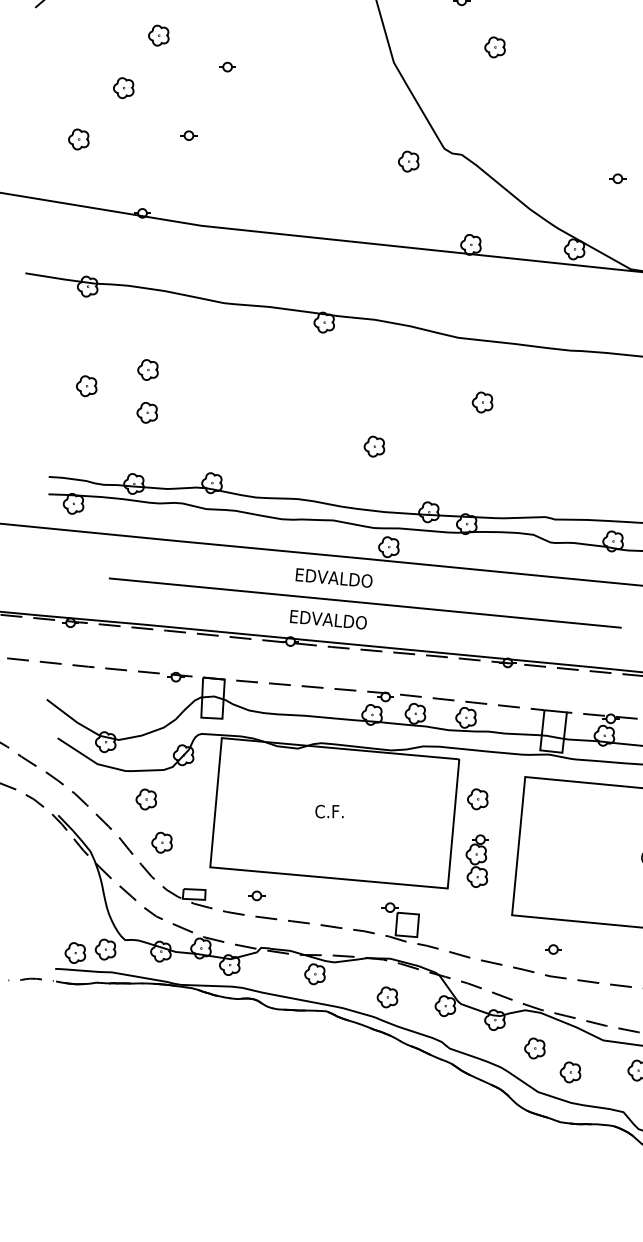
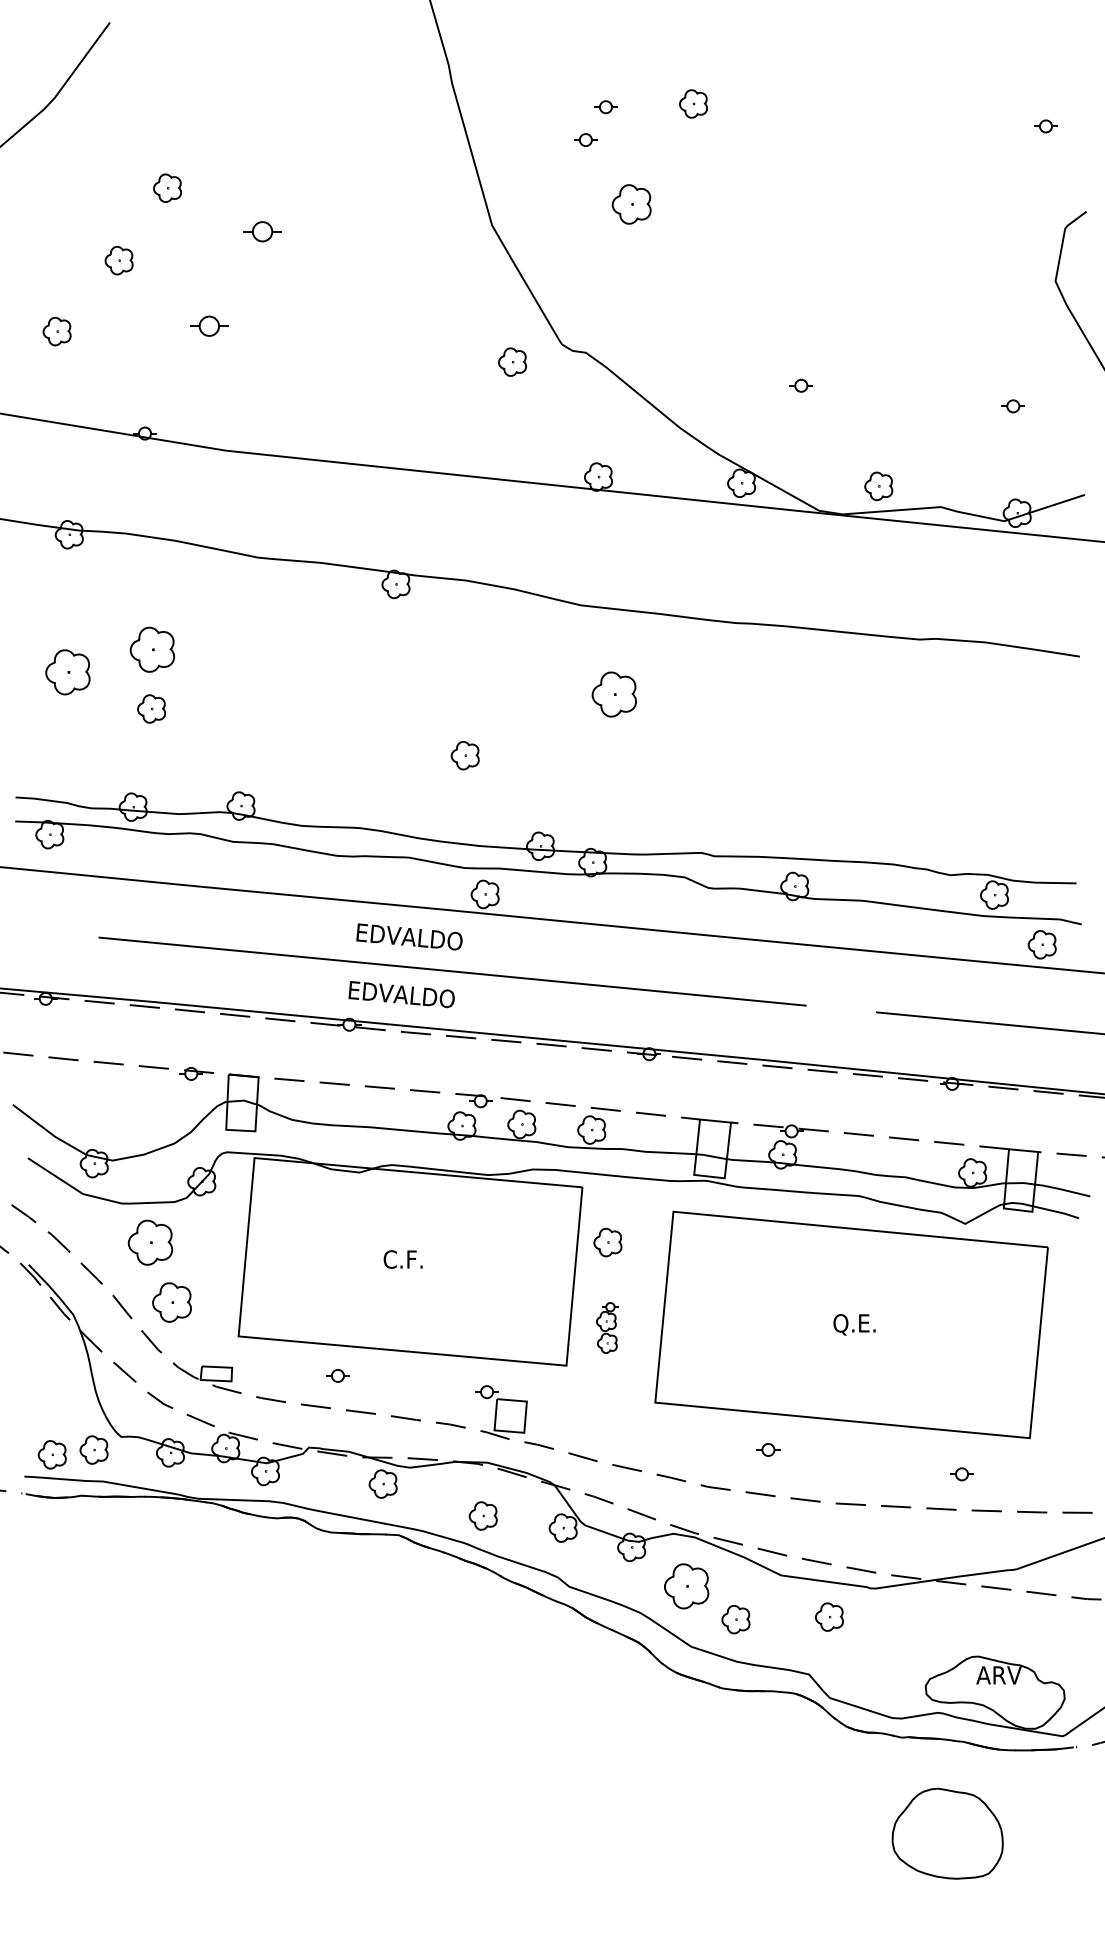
part: (494, 47) -> (631, 204), size x1.4
part: (227, 67) -> (262, 231), size x1.6
part: (188, 135) -> (208, 326), size x1.6
part: (147, 369) -> (152, 649), size x1.6
part: (86, 385) -> (67, 671), size x1.6
part: (482, 402) -> (614, 694), size x1.6
part: (145, 799) -> (149, 1242), size x1.6
part: (161, 842) -> (171, 1302), size x1.4
part: (477, 860) -> (607, 1327), size x0.7
part: (256, 895) -> (337, 1375), moved
part: (553, 949) -> (768, 1449), moved
part: (534, 1048) -> (686, 1586), size x1.6

